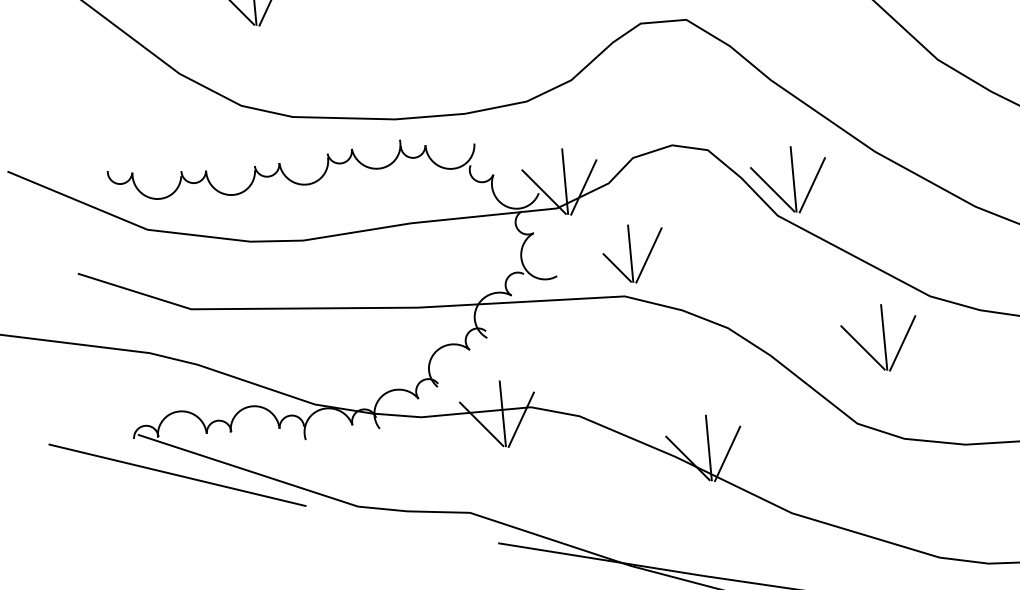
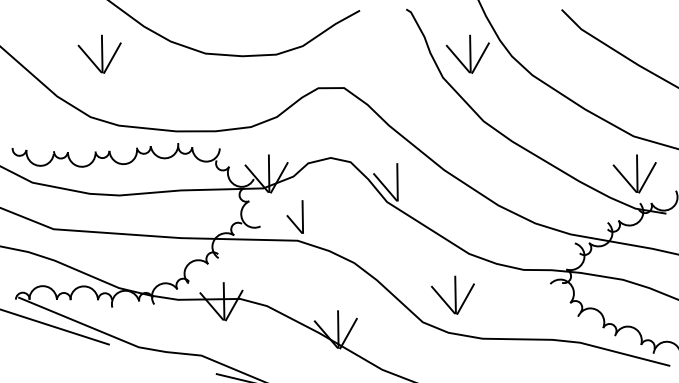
line: (811, 185) -> (407, 186), removed
line: (648, 255) -> (312, 218), removed
part: (878, 336) -> (452, 294), moved

